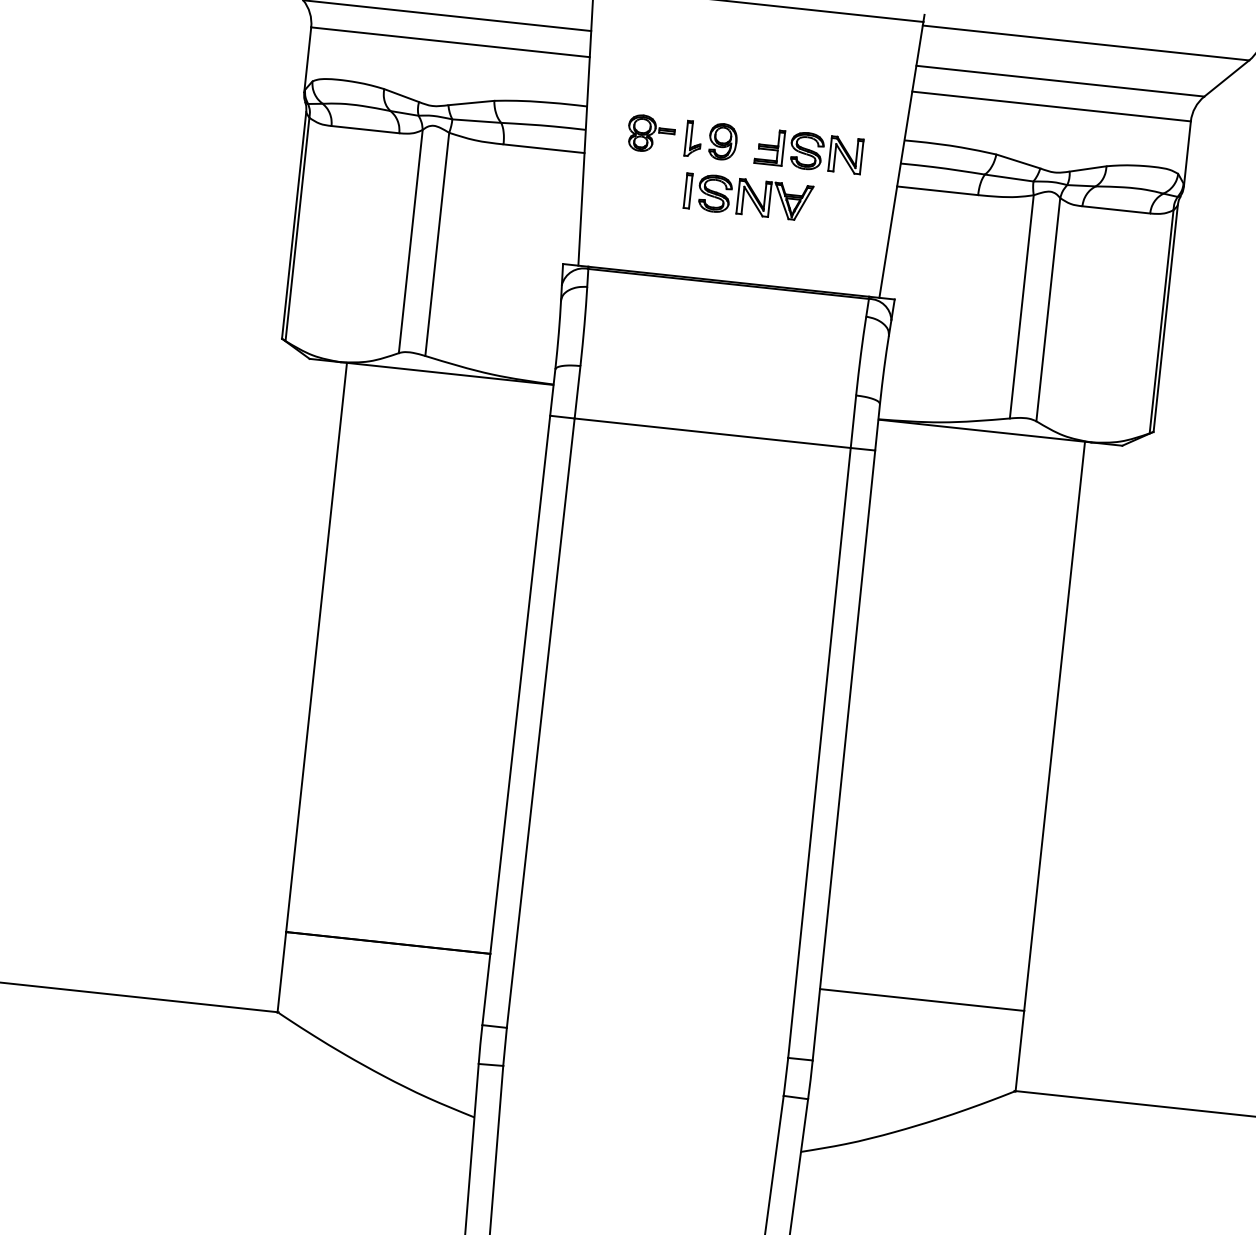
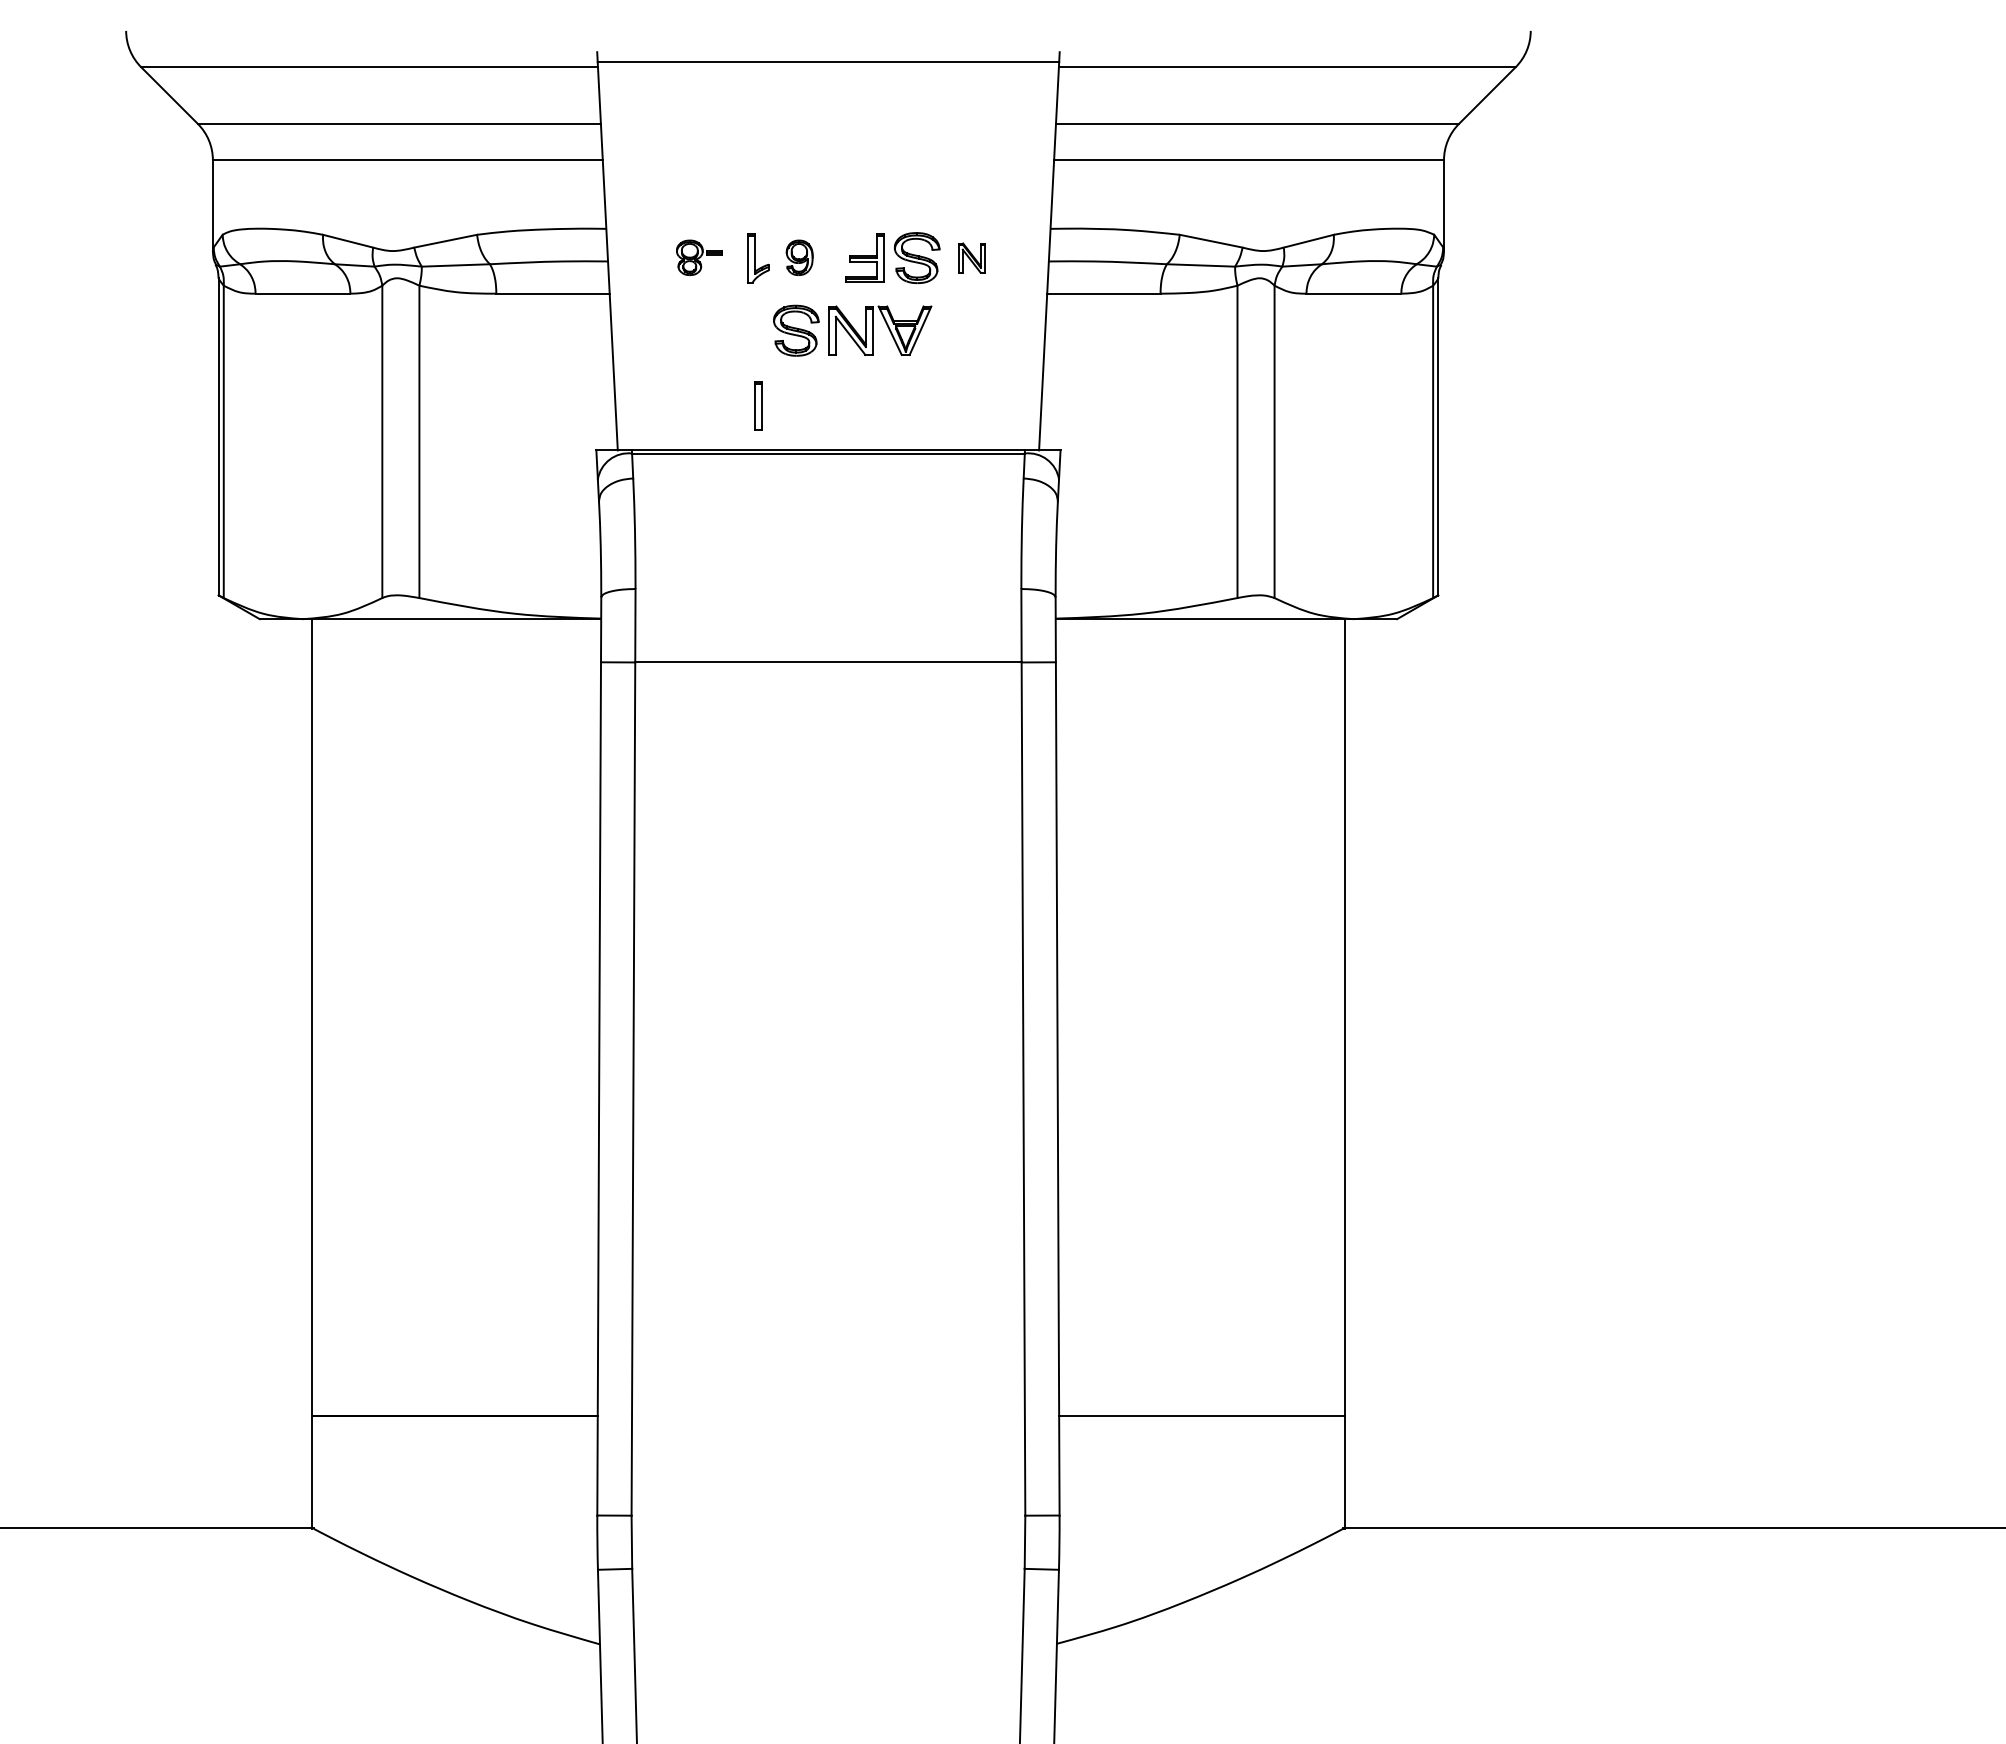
part: (650, 133) -> (698, 257), size x0.7
part: (722, 141) -> (799, 257), size x0.7
part: (845, 154) -> (971, 257), size x0.6
part: (688, 190) -> (758, 405), moved

